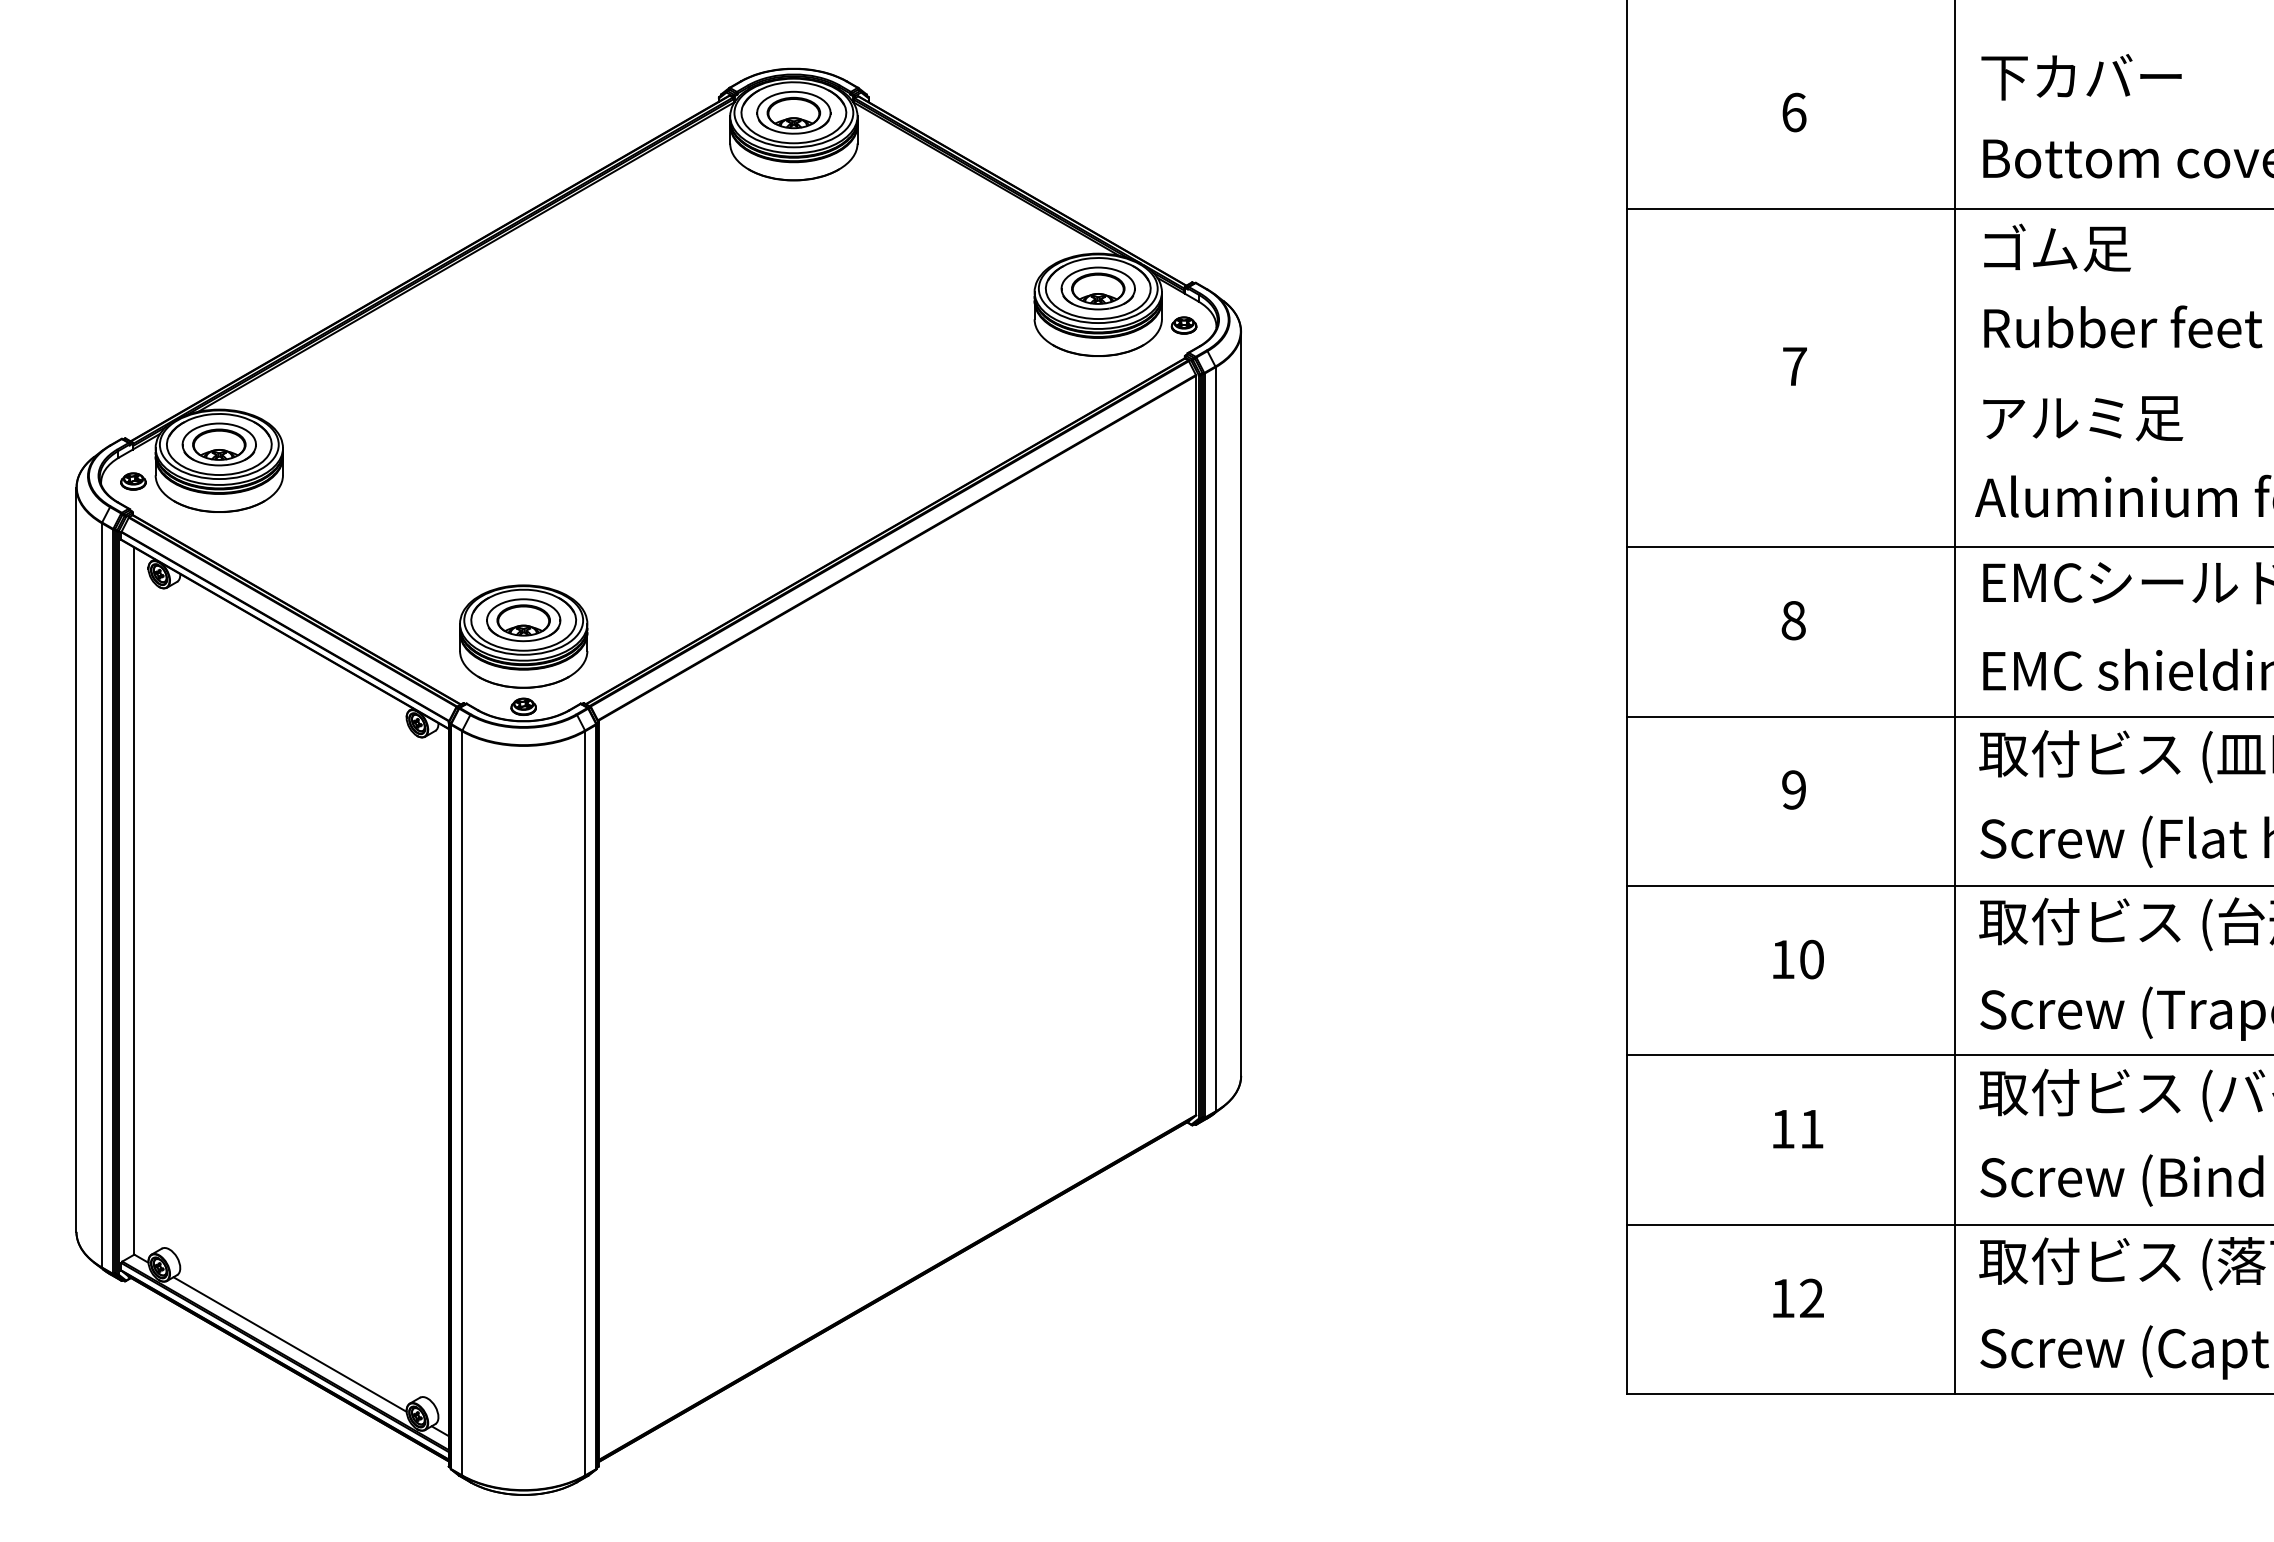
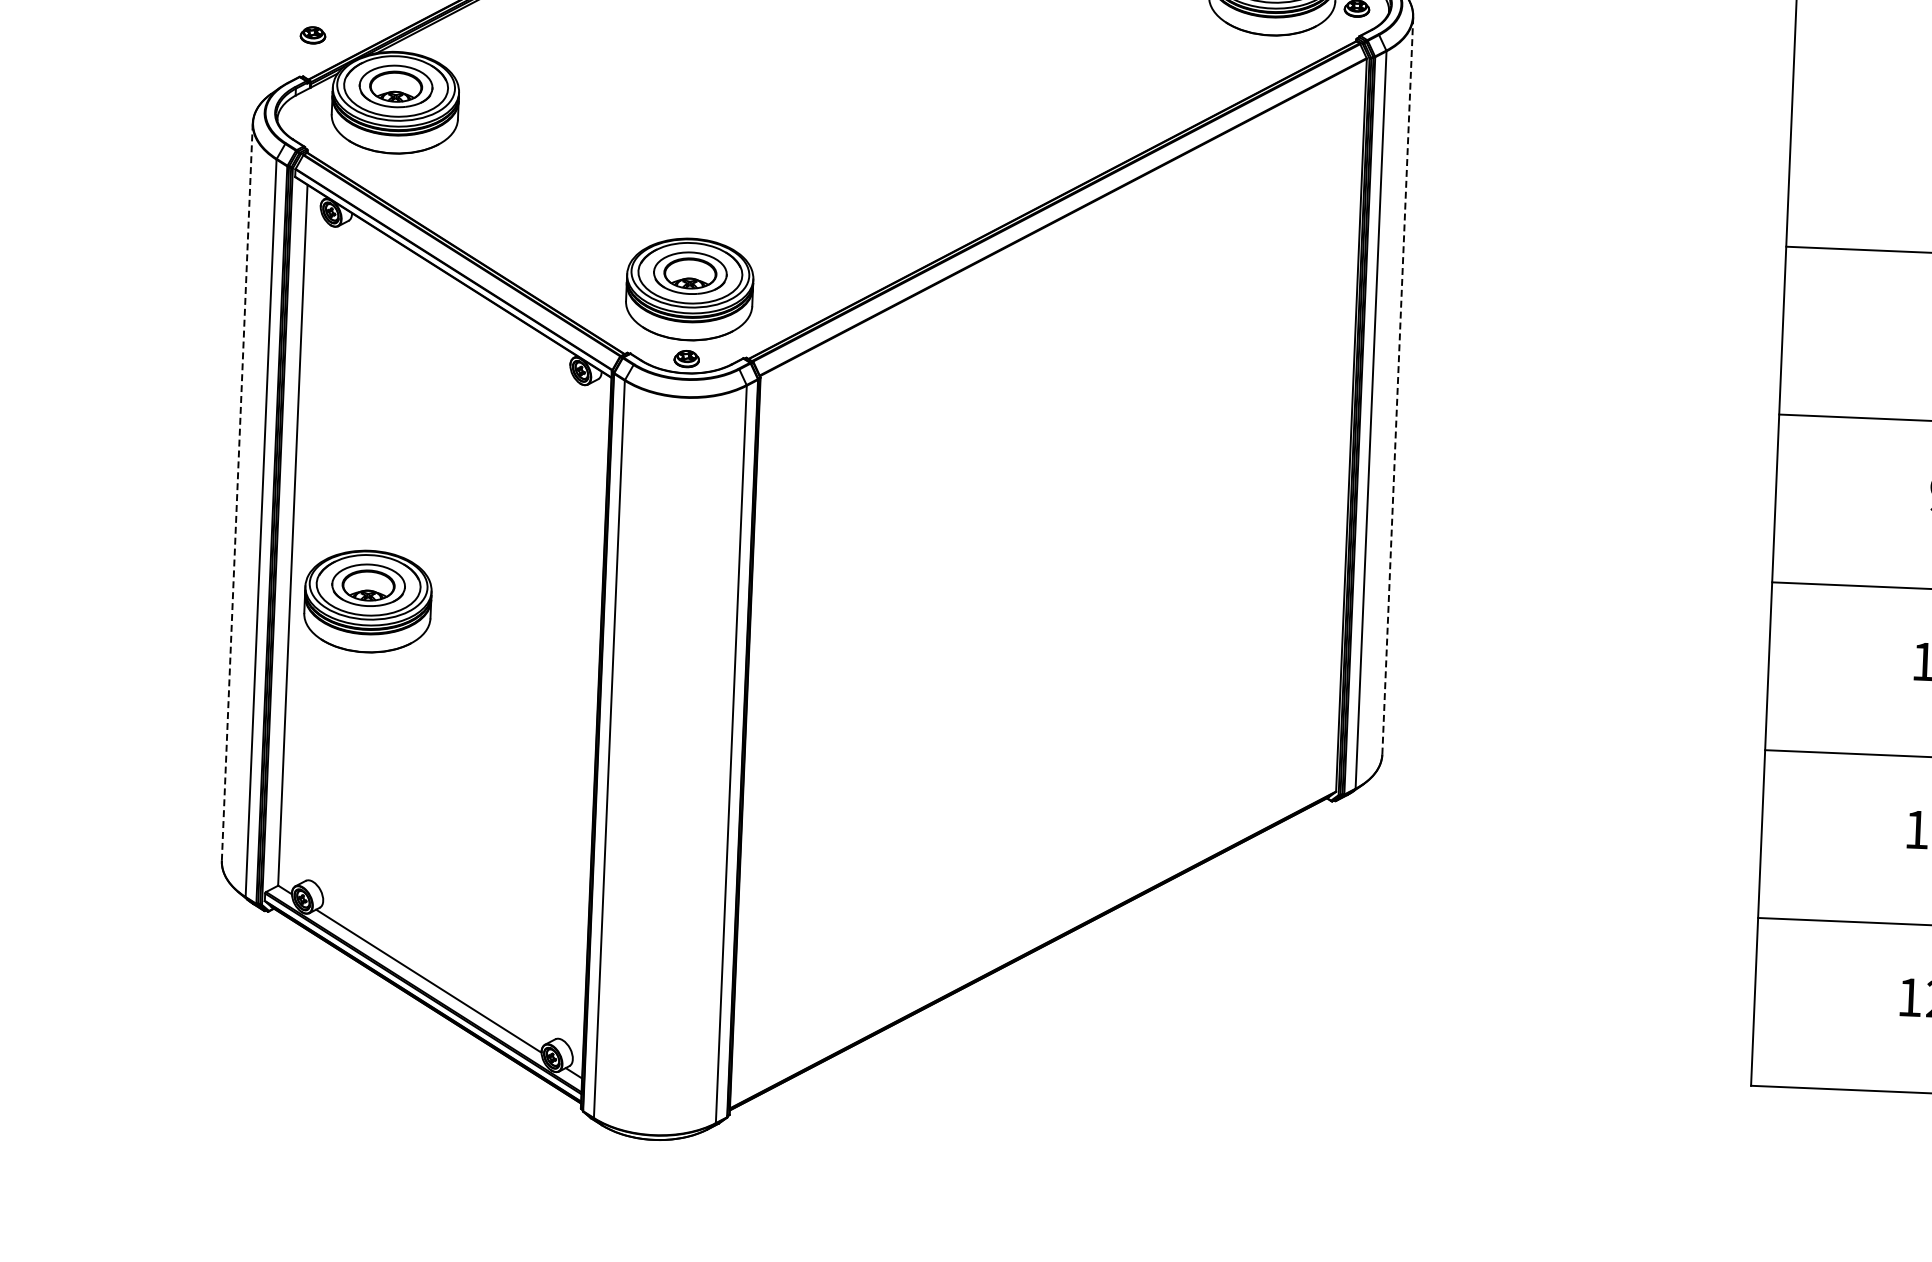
part: (133, 481) -> (313, 35), moved
line: (1241, 703) -> (1398, 385), solid -> dashed
line: (76, 859) -> (237, 491), solid -> dashed
part: (212, 964) -> (367, 601), added

